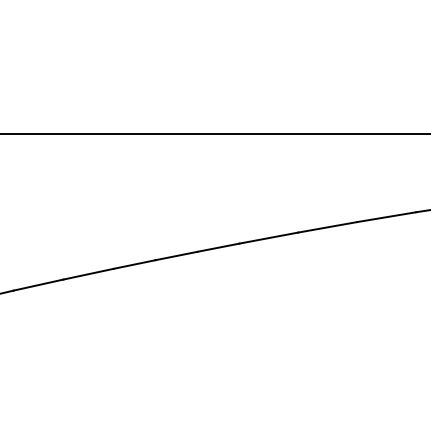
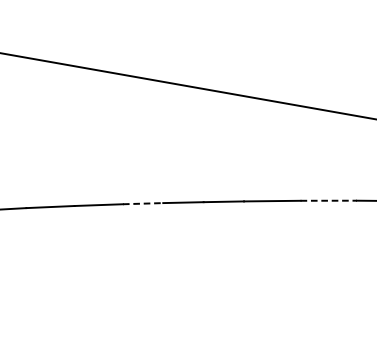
line: (327, 227) -> (328, 200), solid -> dashed
line: (135, 264) -> (143, 203), solid -> dashed

